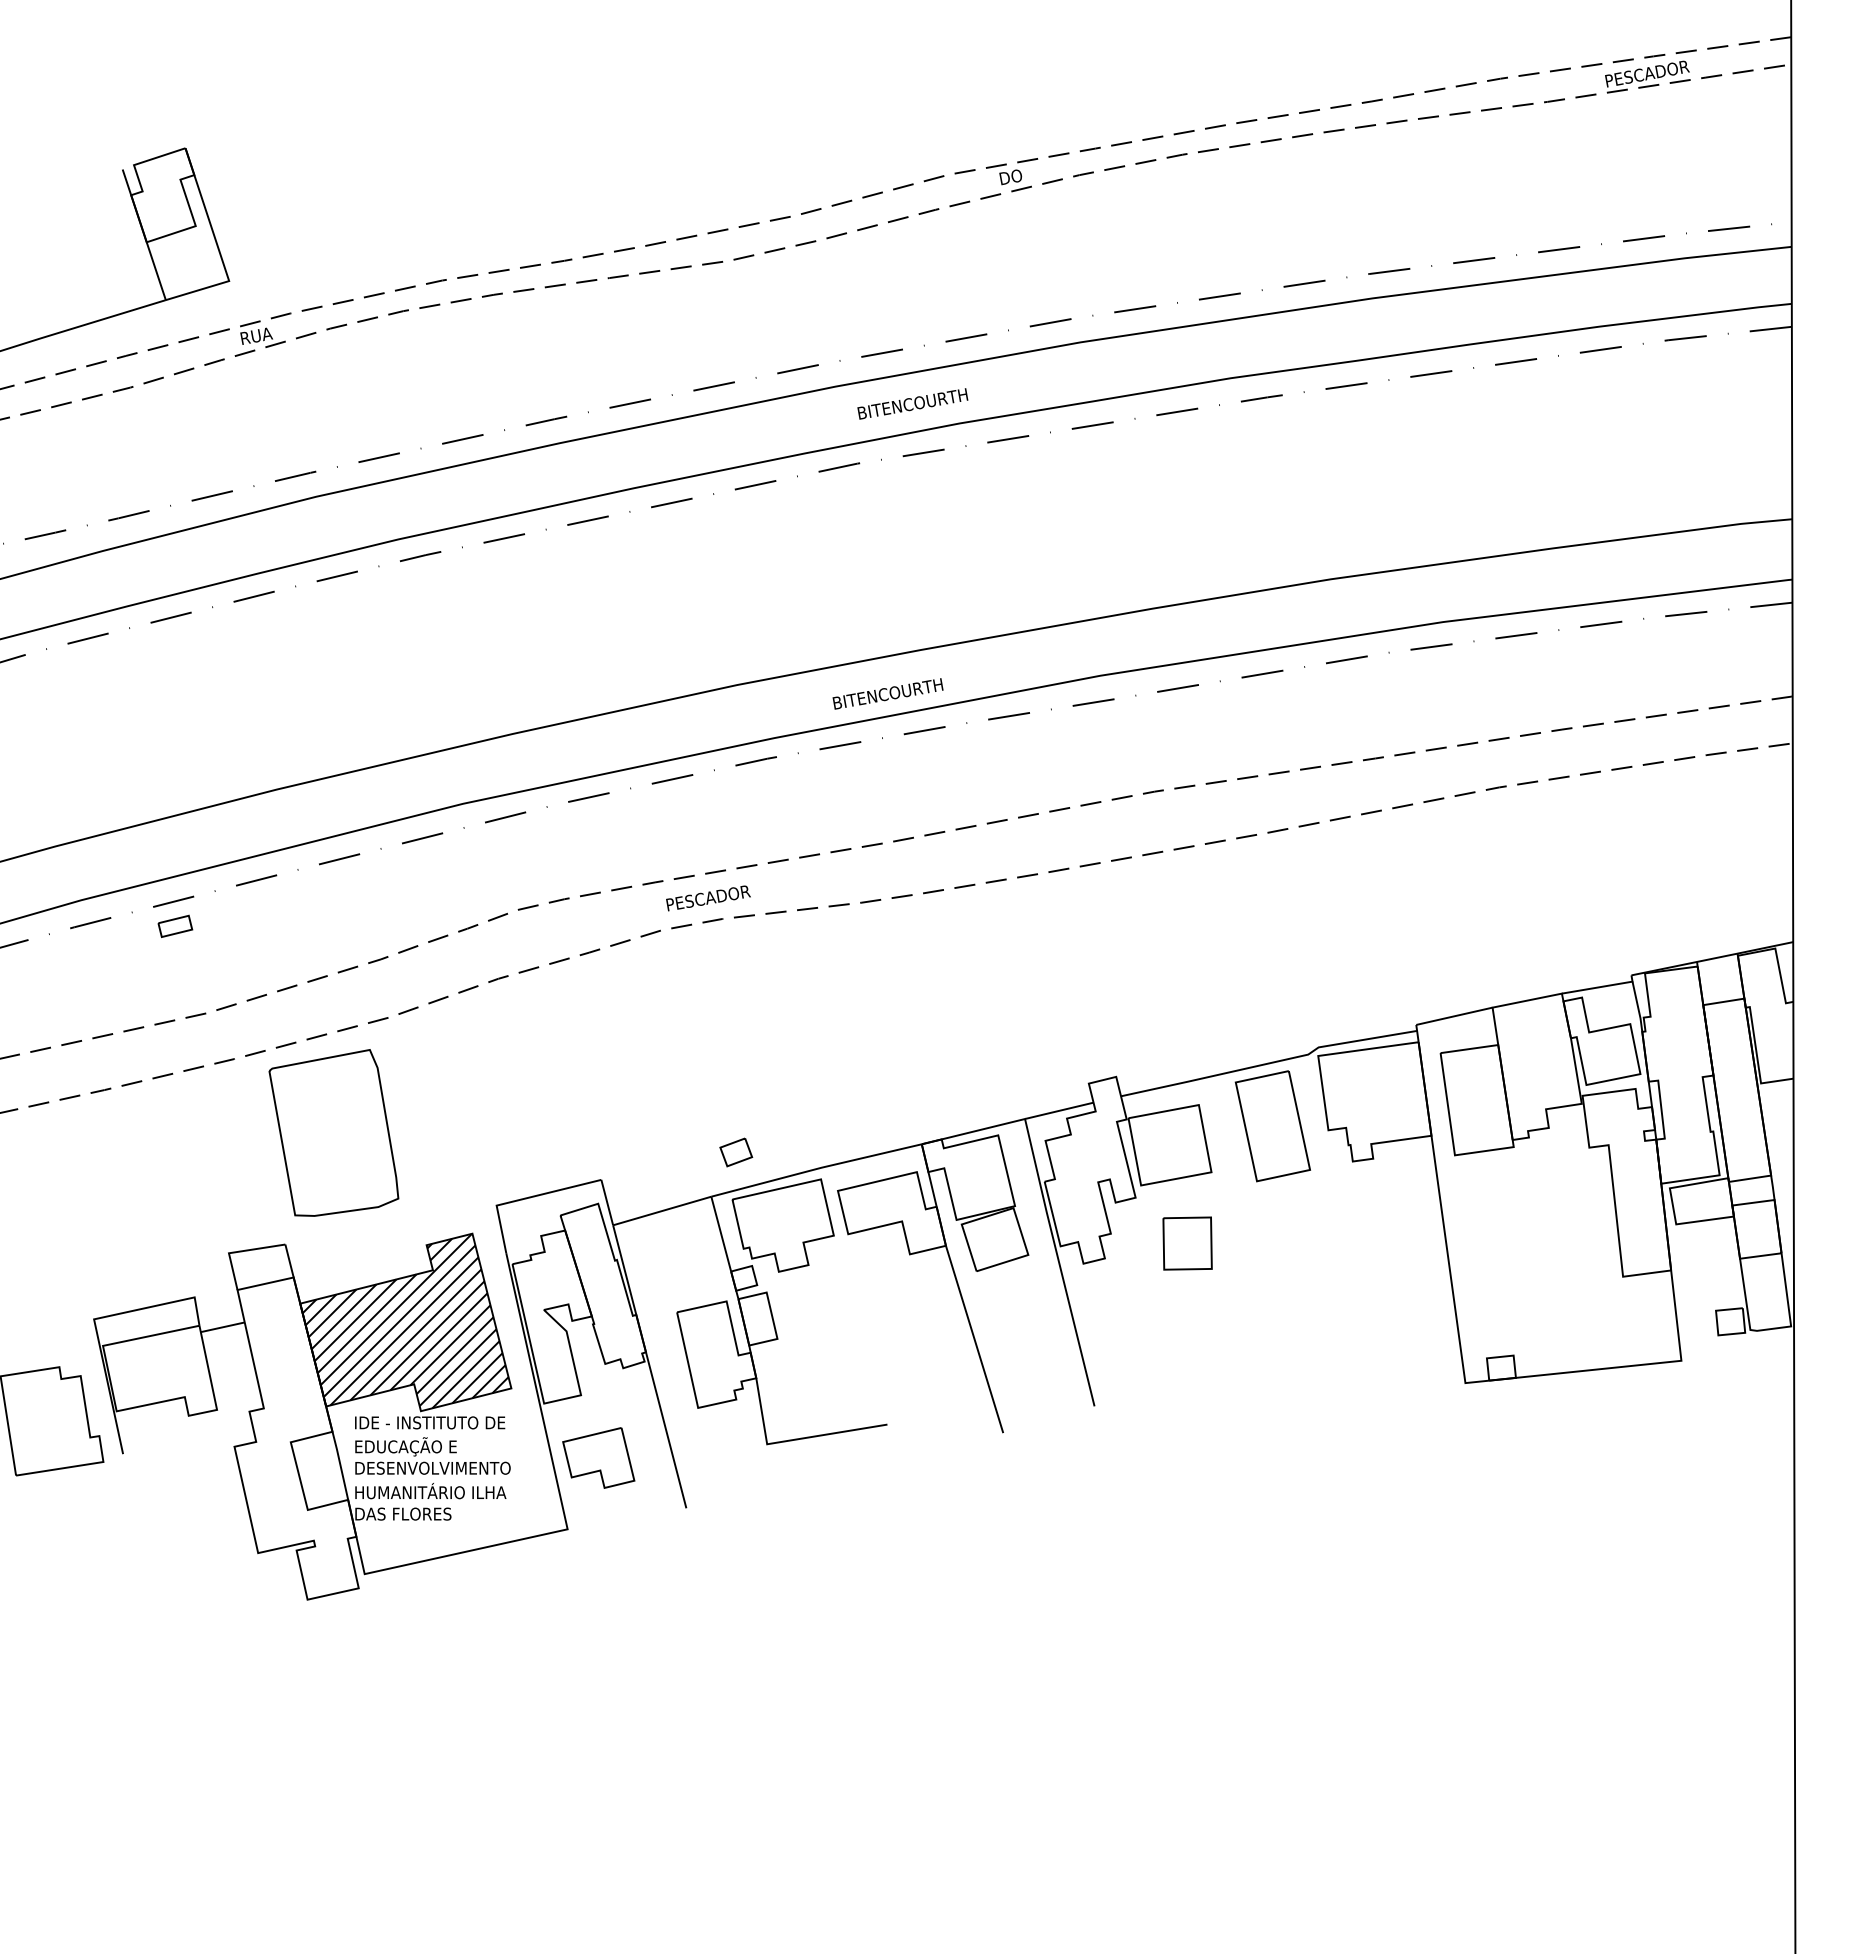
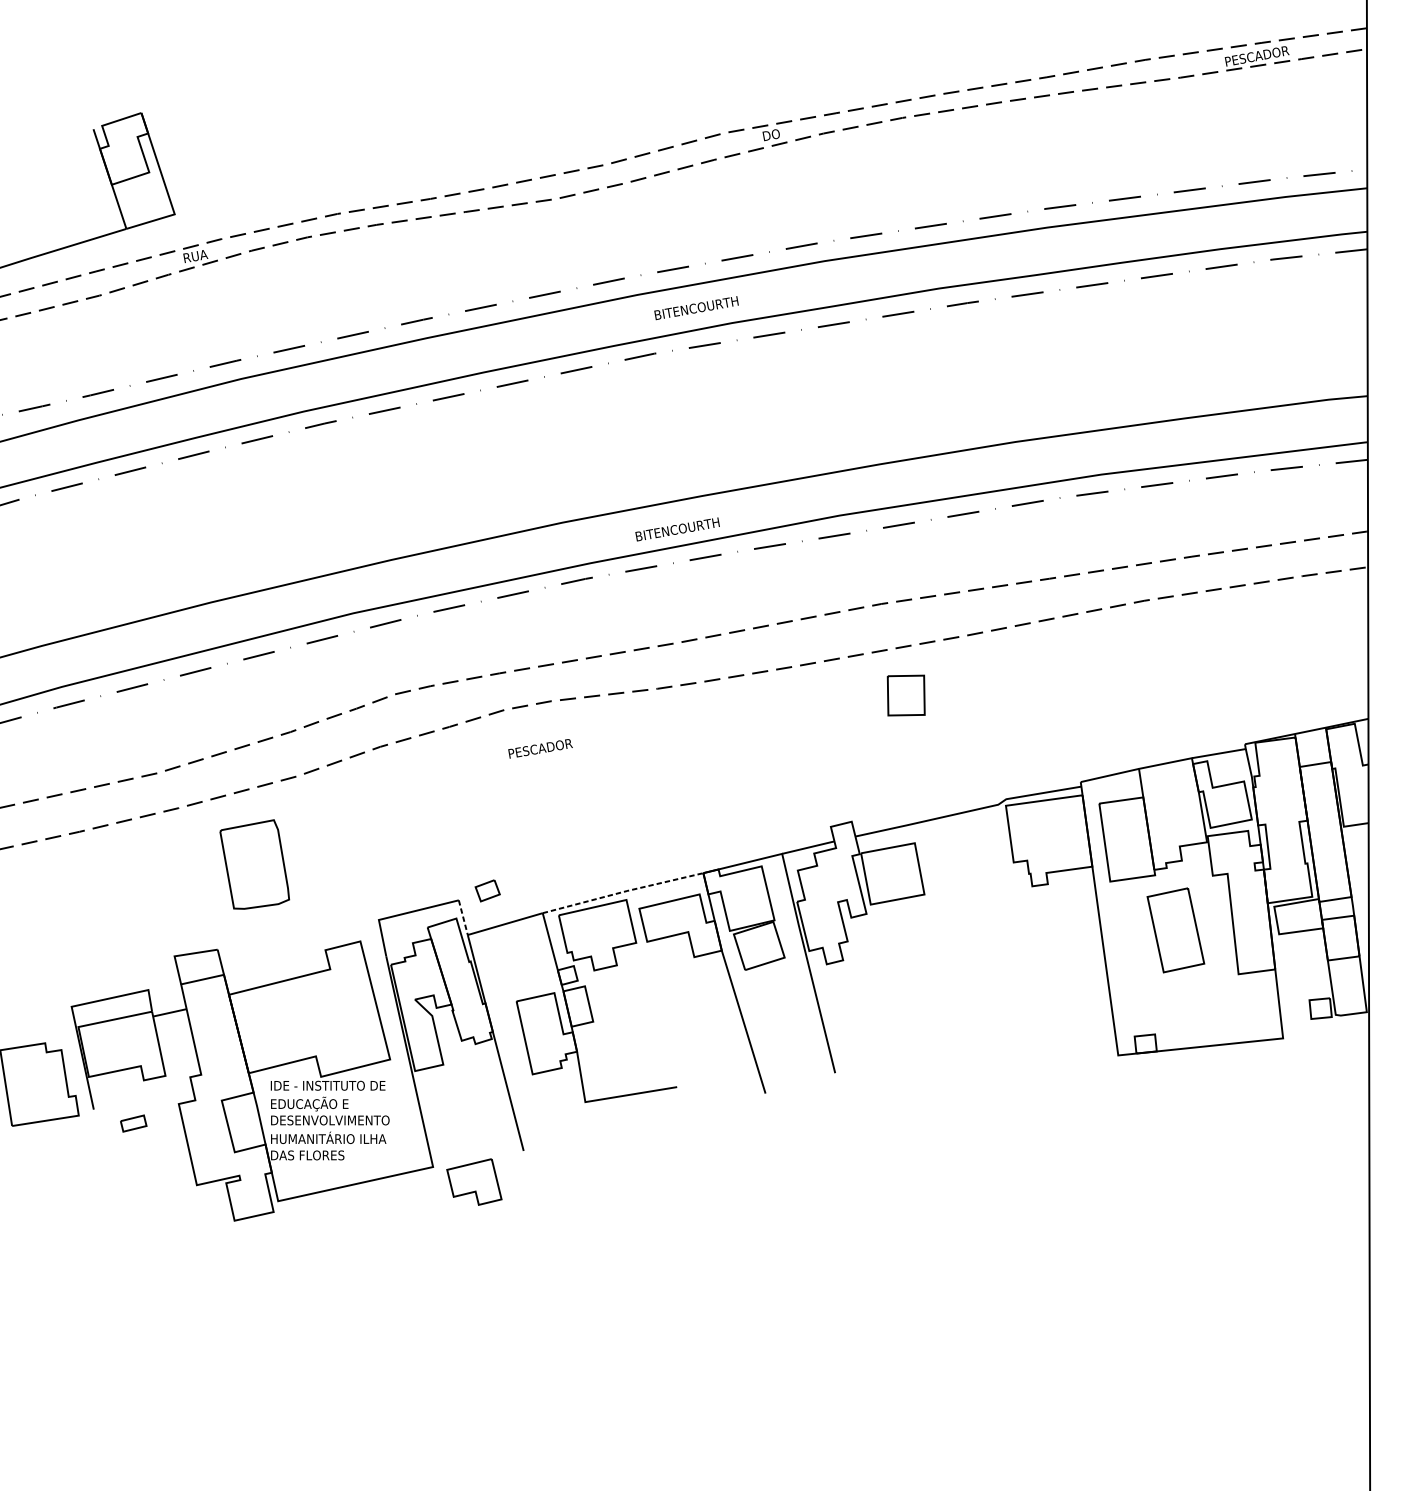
text: (708, 898) -> (540, 748), moved
part: (175, 925) -> (133, 1122), moved
part: (1272, 1126) -> (1175, 930), moved
part: (333, 1132) -> (254, 864), size x0.7
part: (736, 1152) -> (487, 890), moved
line: (816, 1168) -> (623, 891), solid -> dashed
line: (607, 1203) -> (463, 918), solid -> dashed
part: (1187, 1243) -> (906, 695), moved
hatch: (405, 1320) -> (309, 1007), removed
part: (598, 1457) -> (474, 1181), moved

